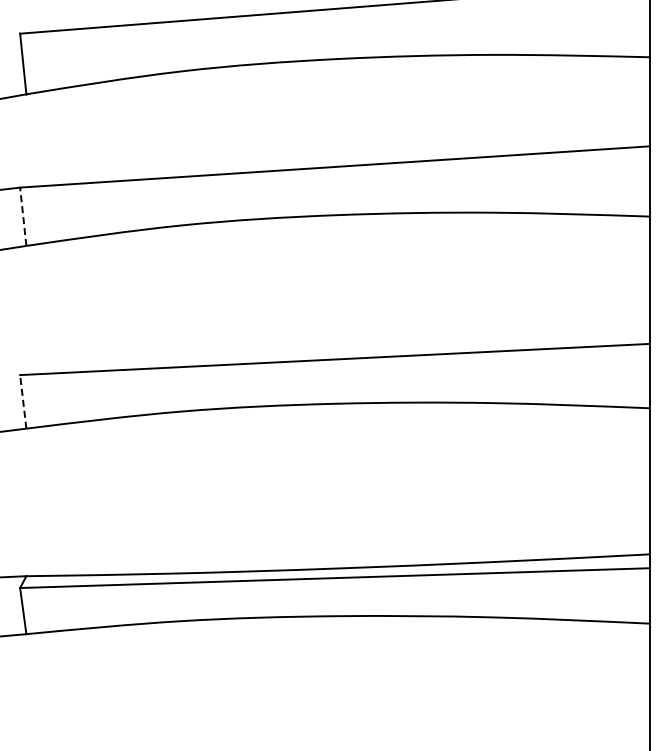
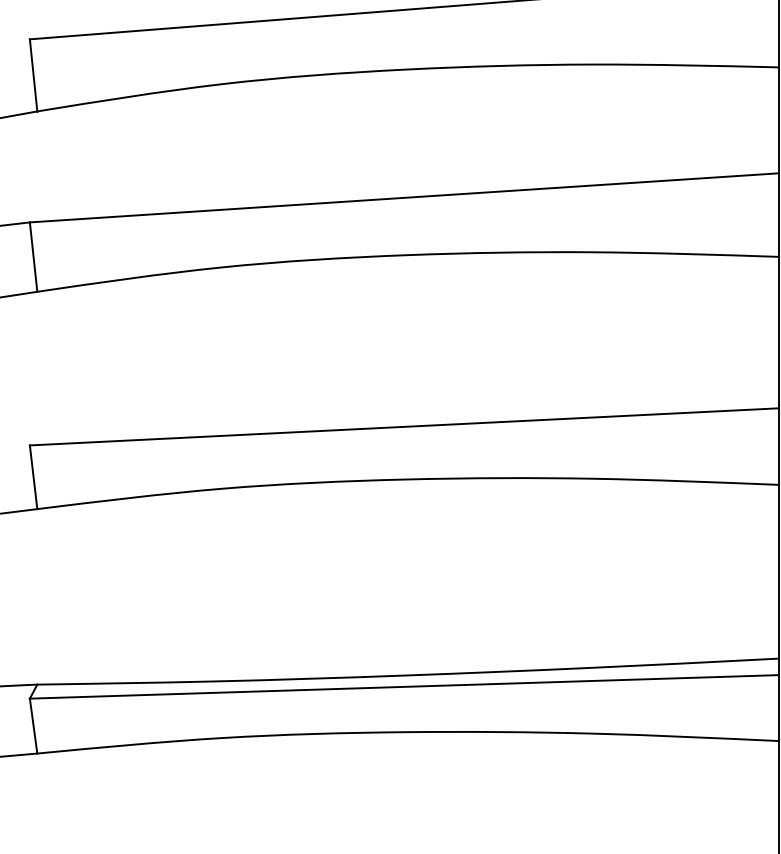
line: (23, 216) -> (33, 256), dashed -> solid
line: (23, 401) -> (33, 476), dashed -> solid

